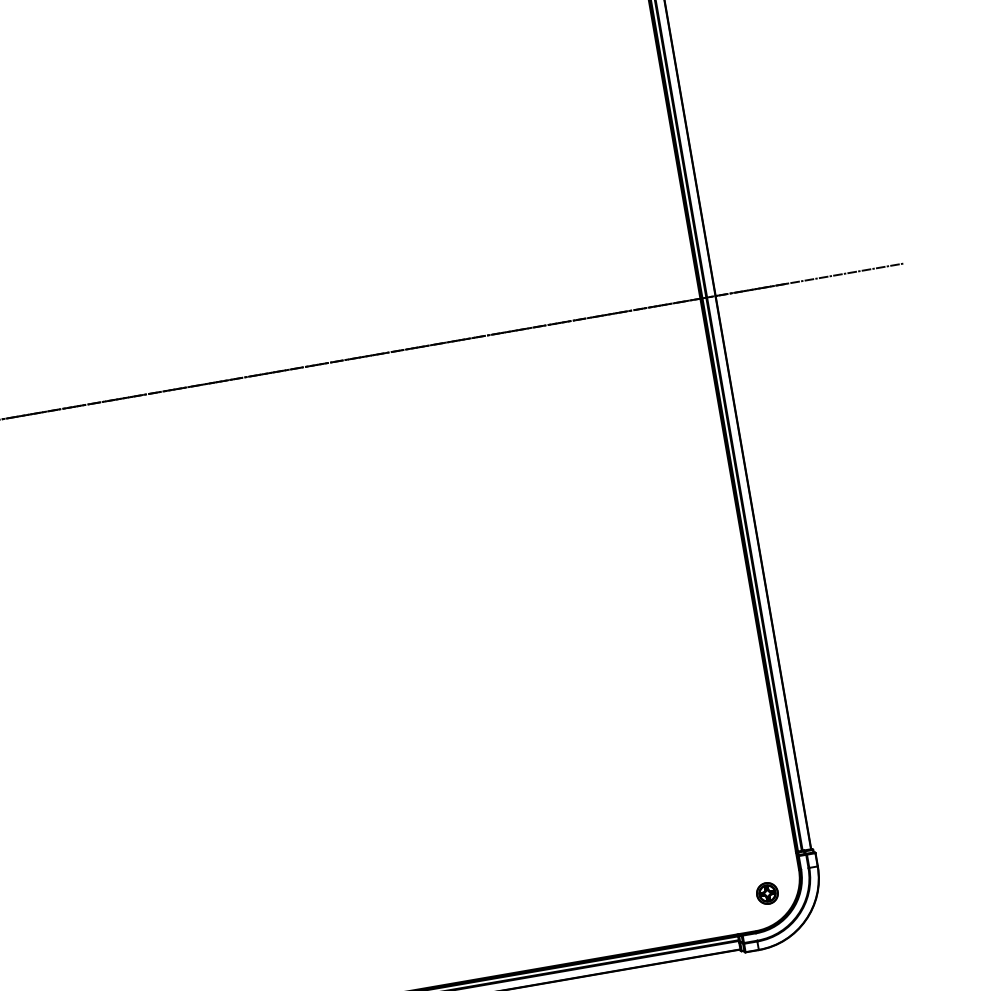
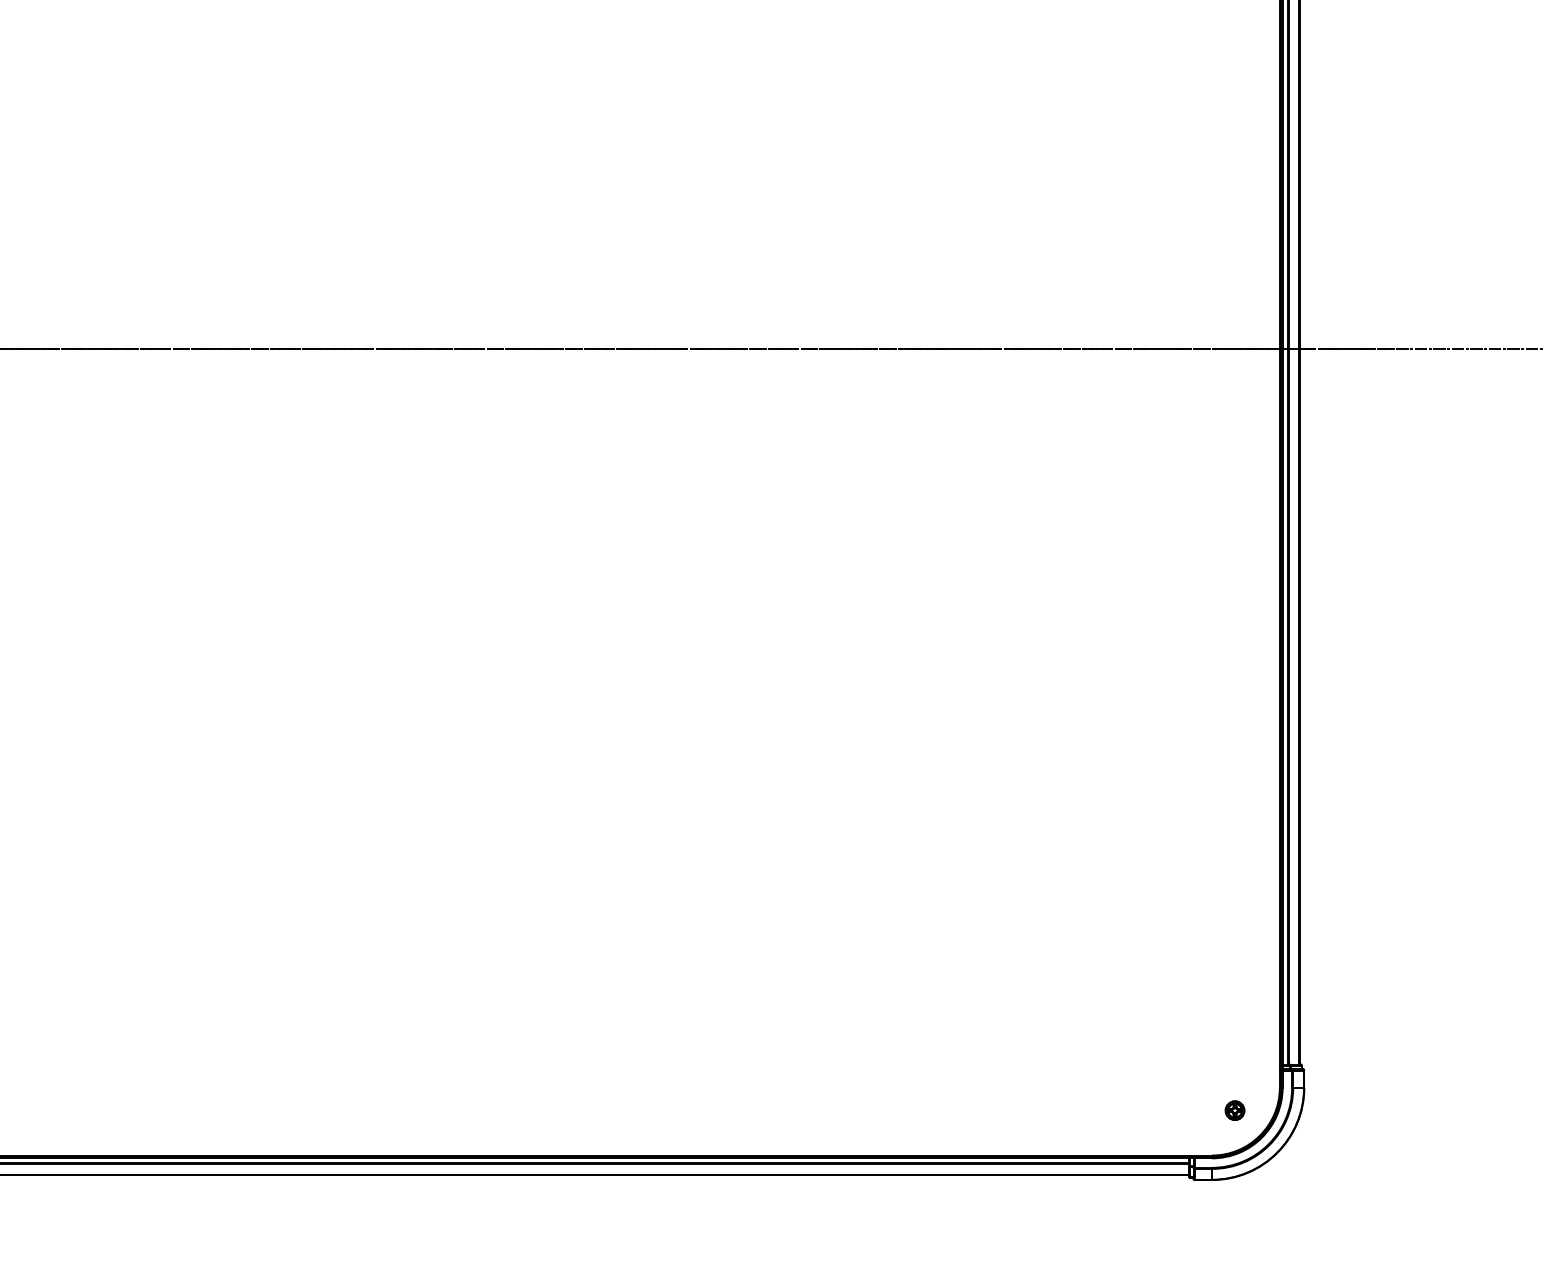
part: (766, 893) -> (1234, 1110), size x0.7

